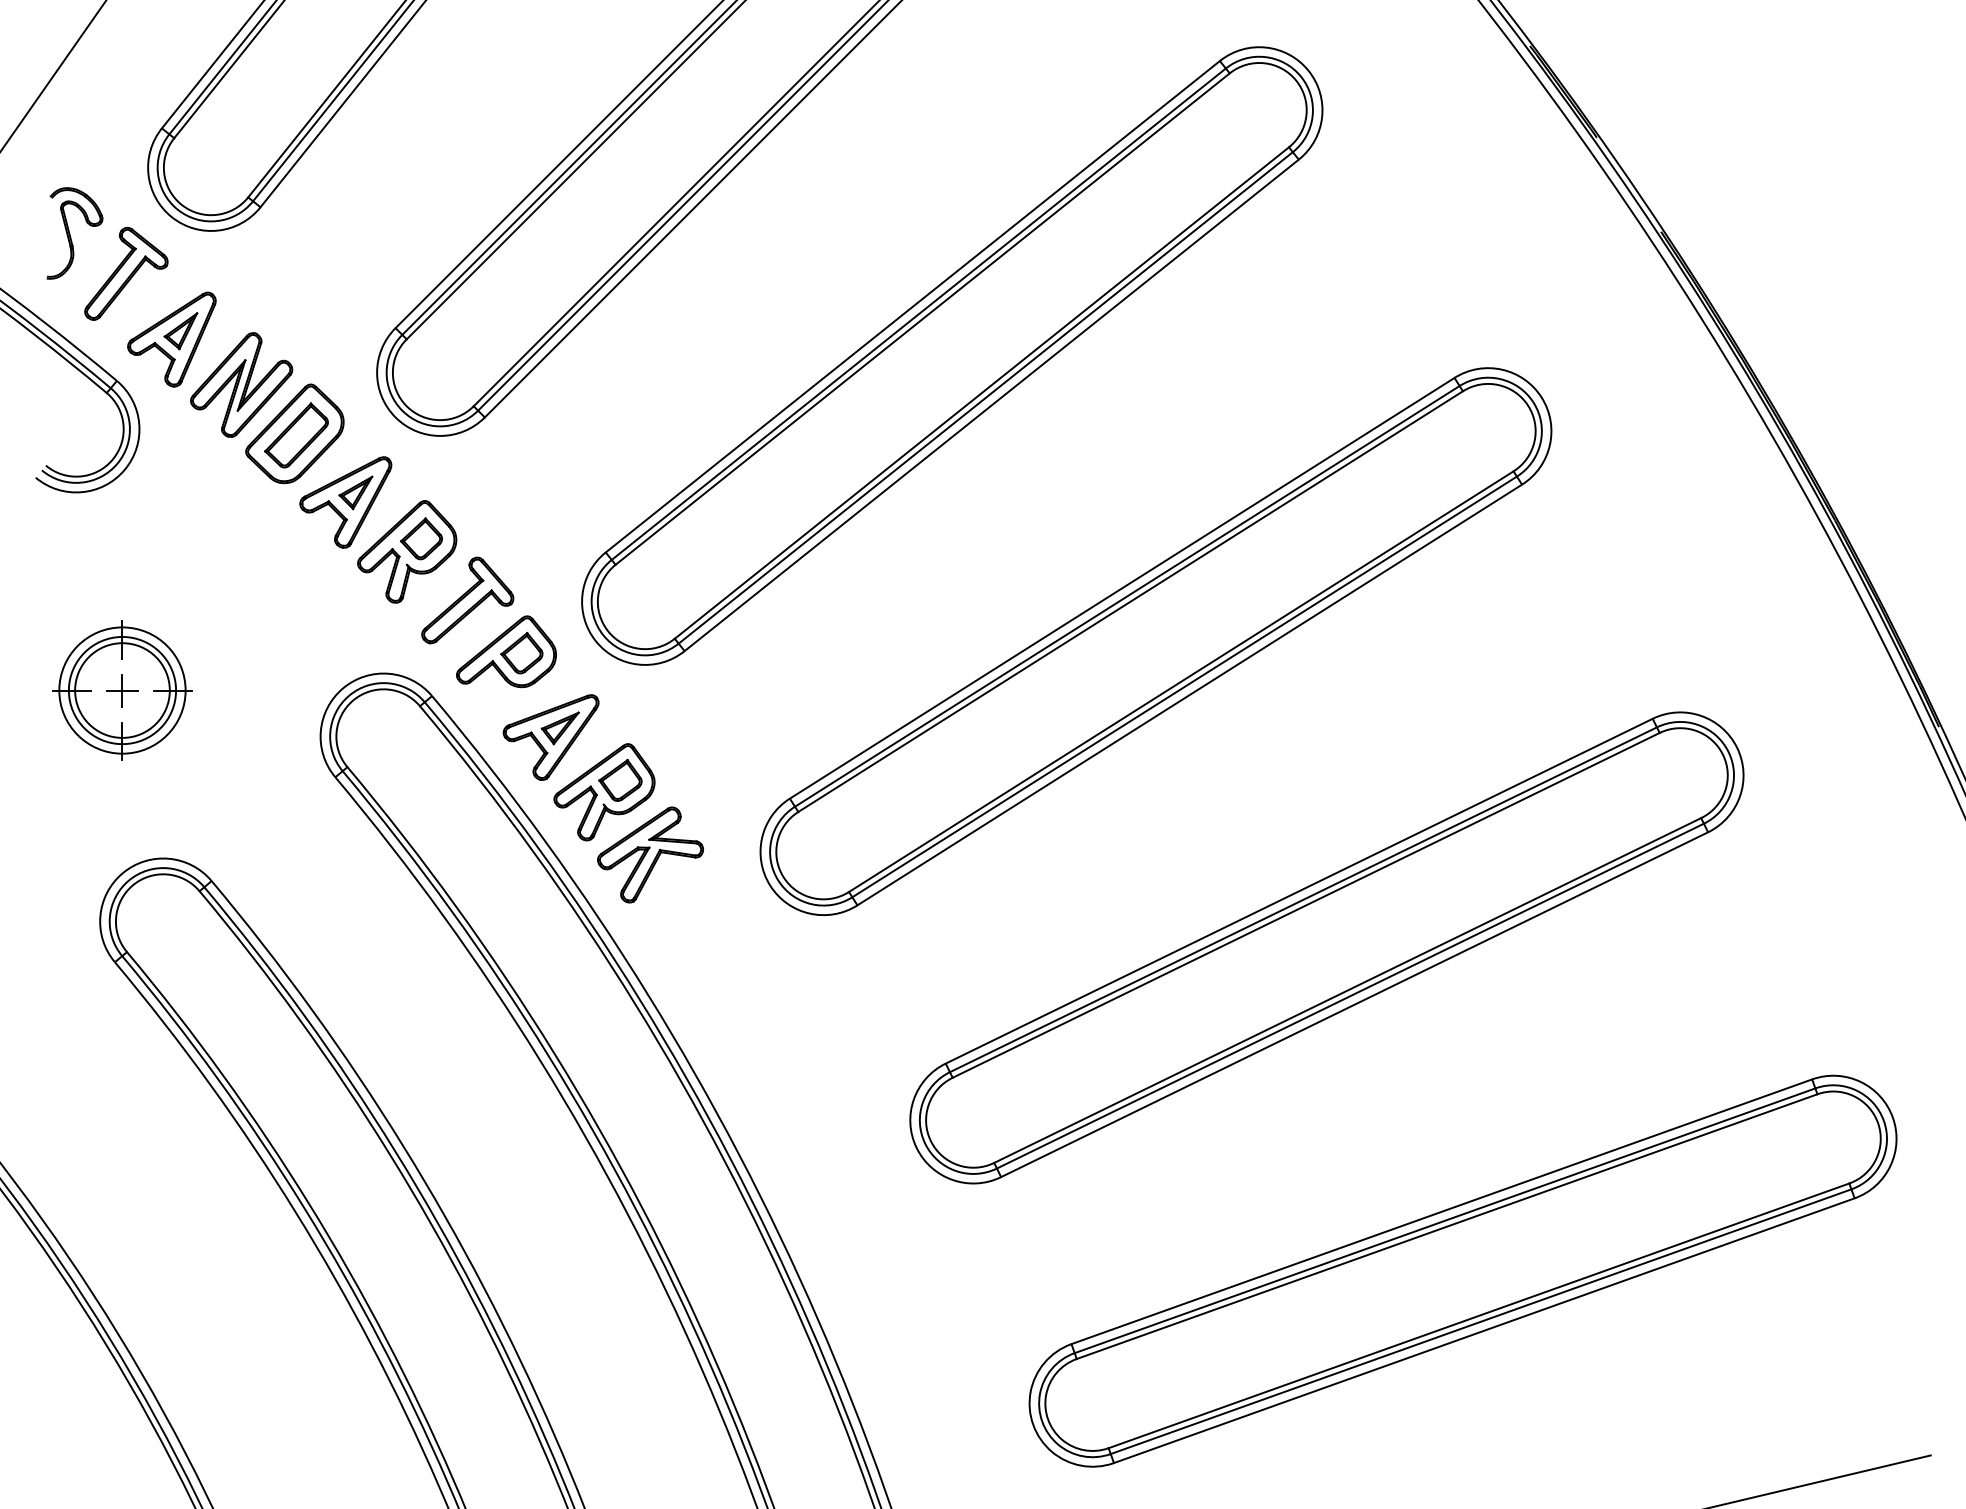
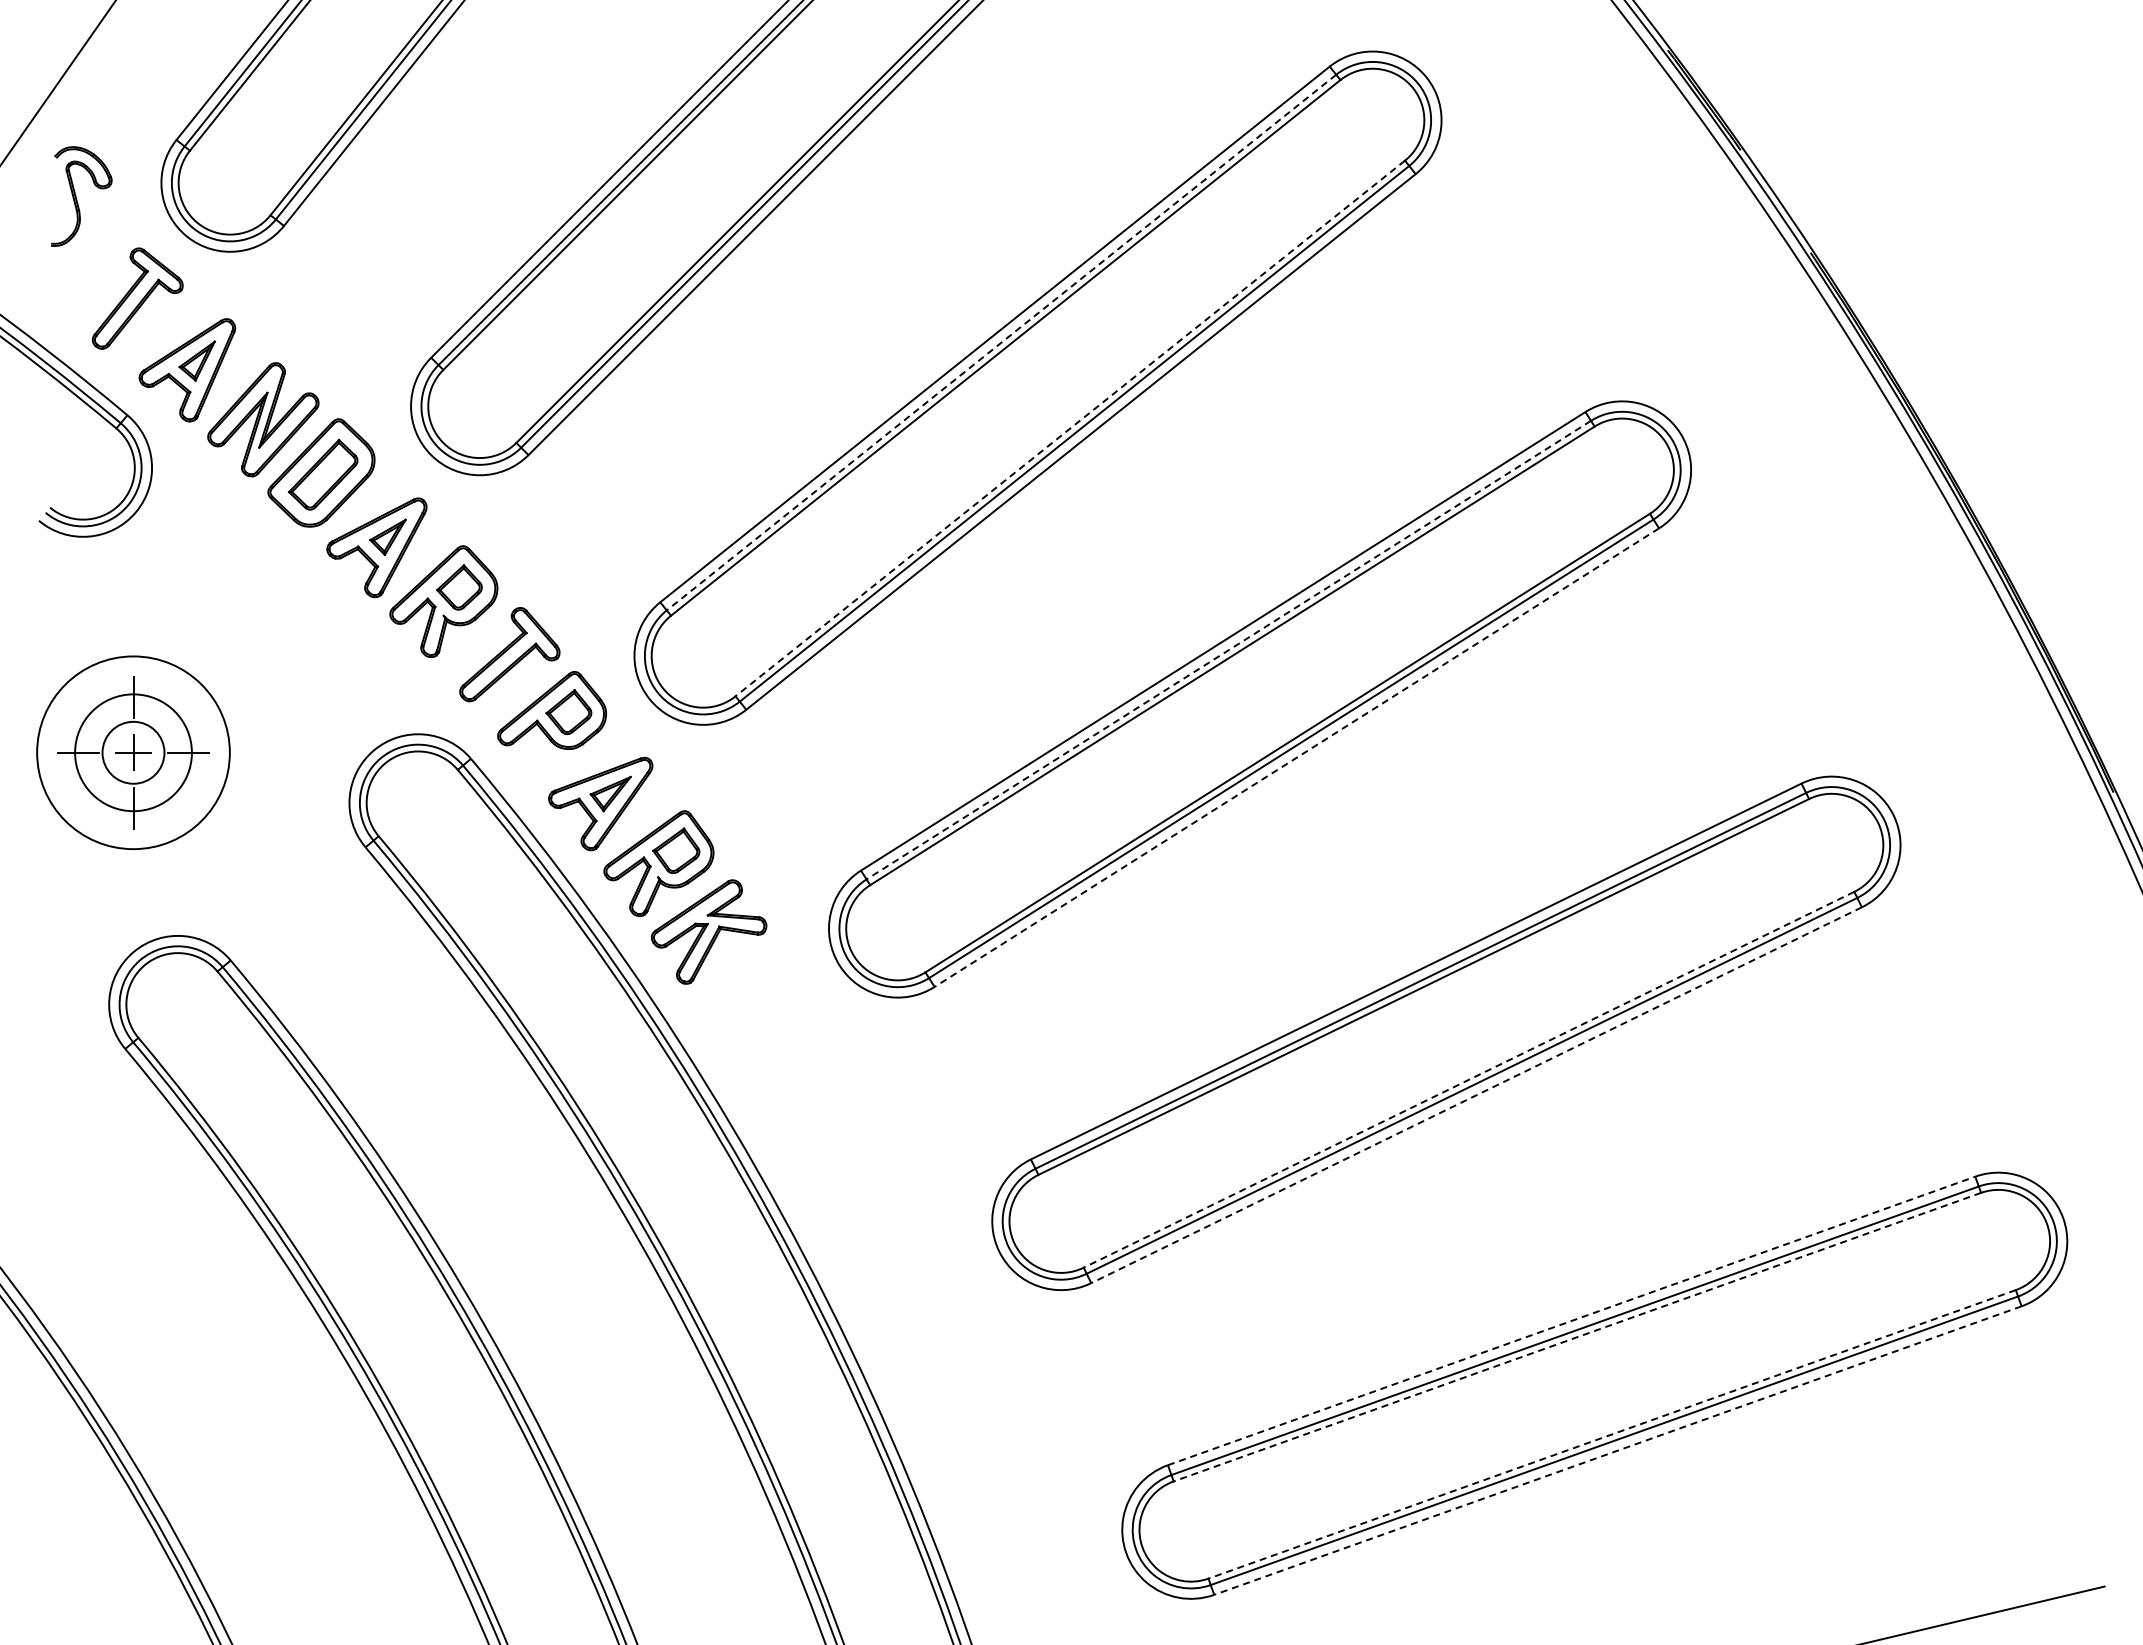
part: (74, 233) -> (81, 196), moved
line: (918, 314) -> (1001, 342), solid -> dashed
line: (982, 393) -> (1070, 428), solid -> dashed
line: (1127, 596) -> (1228, 650), solid -> dashed
circle: (122, 690) -> (133, 752), size x0.6
circle: (122, 690) -> (133, 752), size x1.4
line: (1189, 694) -> (1296, 757), solid -> dashed
line: (1348, 990) -> (1469, 1079), solid -> dashed
line: (1354, 1004) -> (1476, 1095), solid -> dashed
line: (1441, 1211) -> (1571, 1320), solid -> dashed
line: (1447, 1226) -> (1577, 1337), solid -> dashed
line: (1479, 1315) -> (1612, 1434), solid -> dashed
line: (1483, 1330) -> (1617, 1450), solid -> dashed

